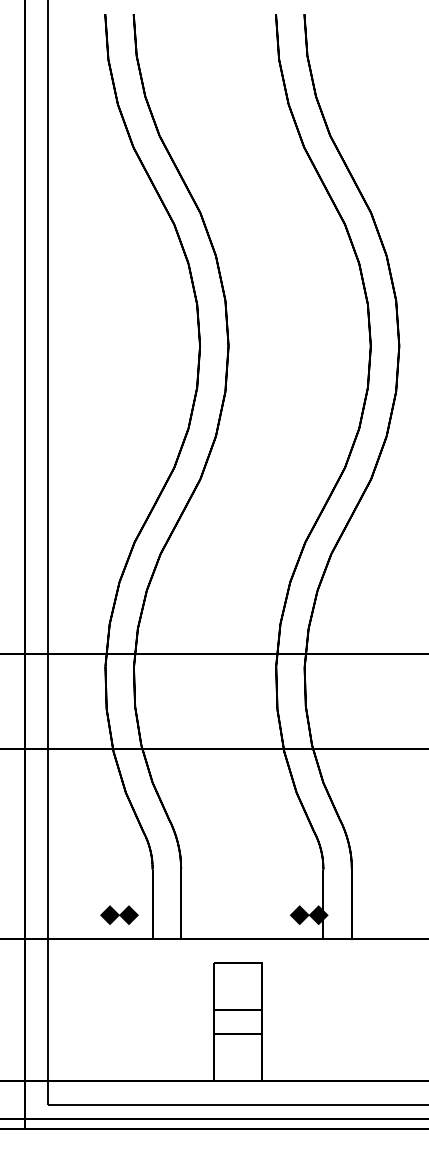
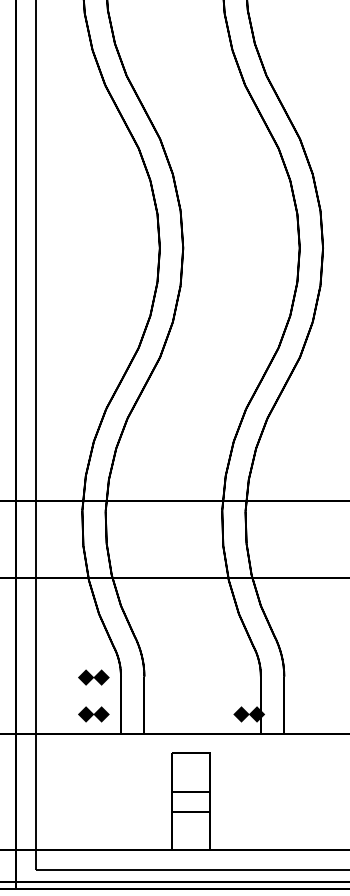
part: (119, 869) -> (93, 676), added

